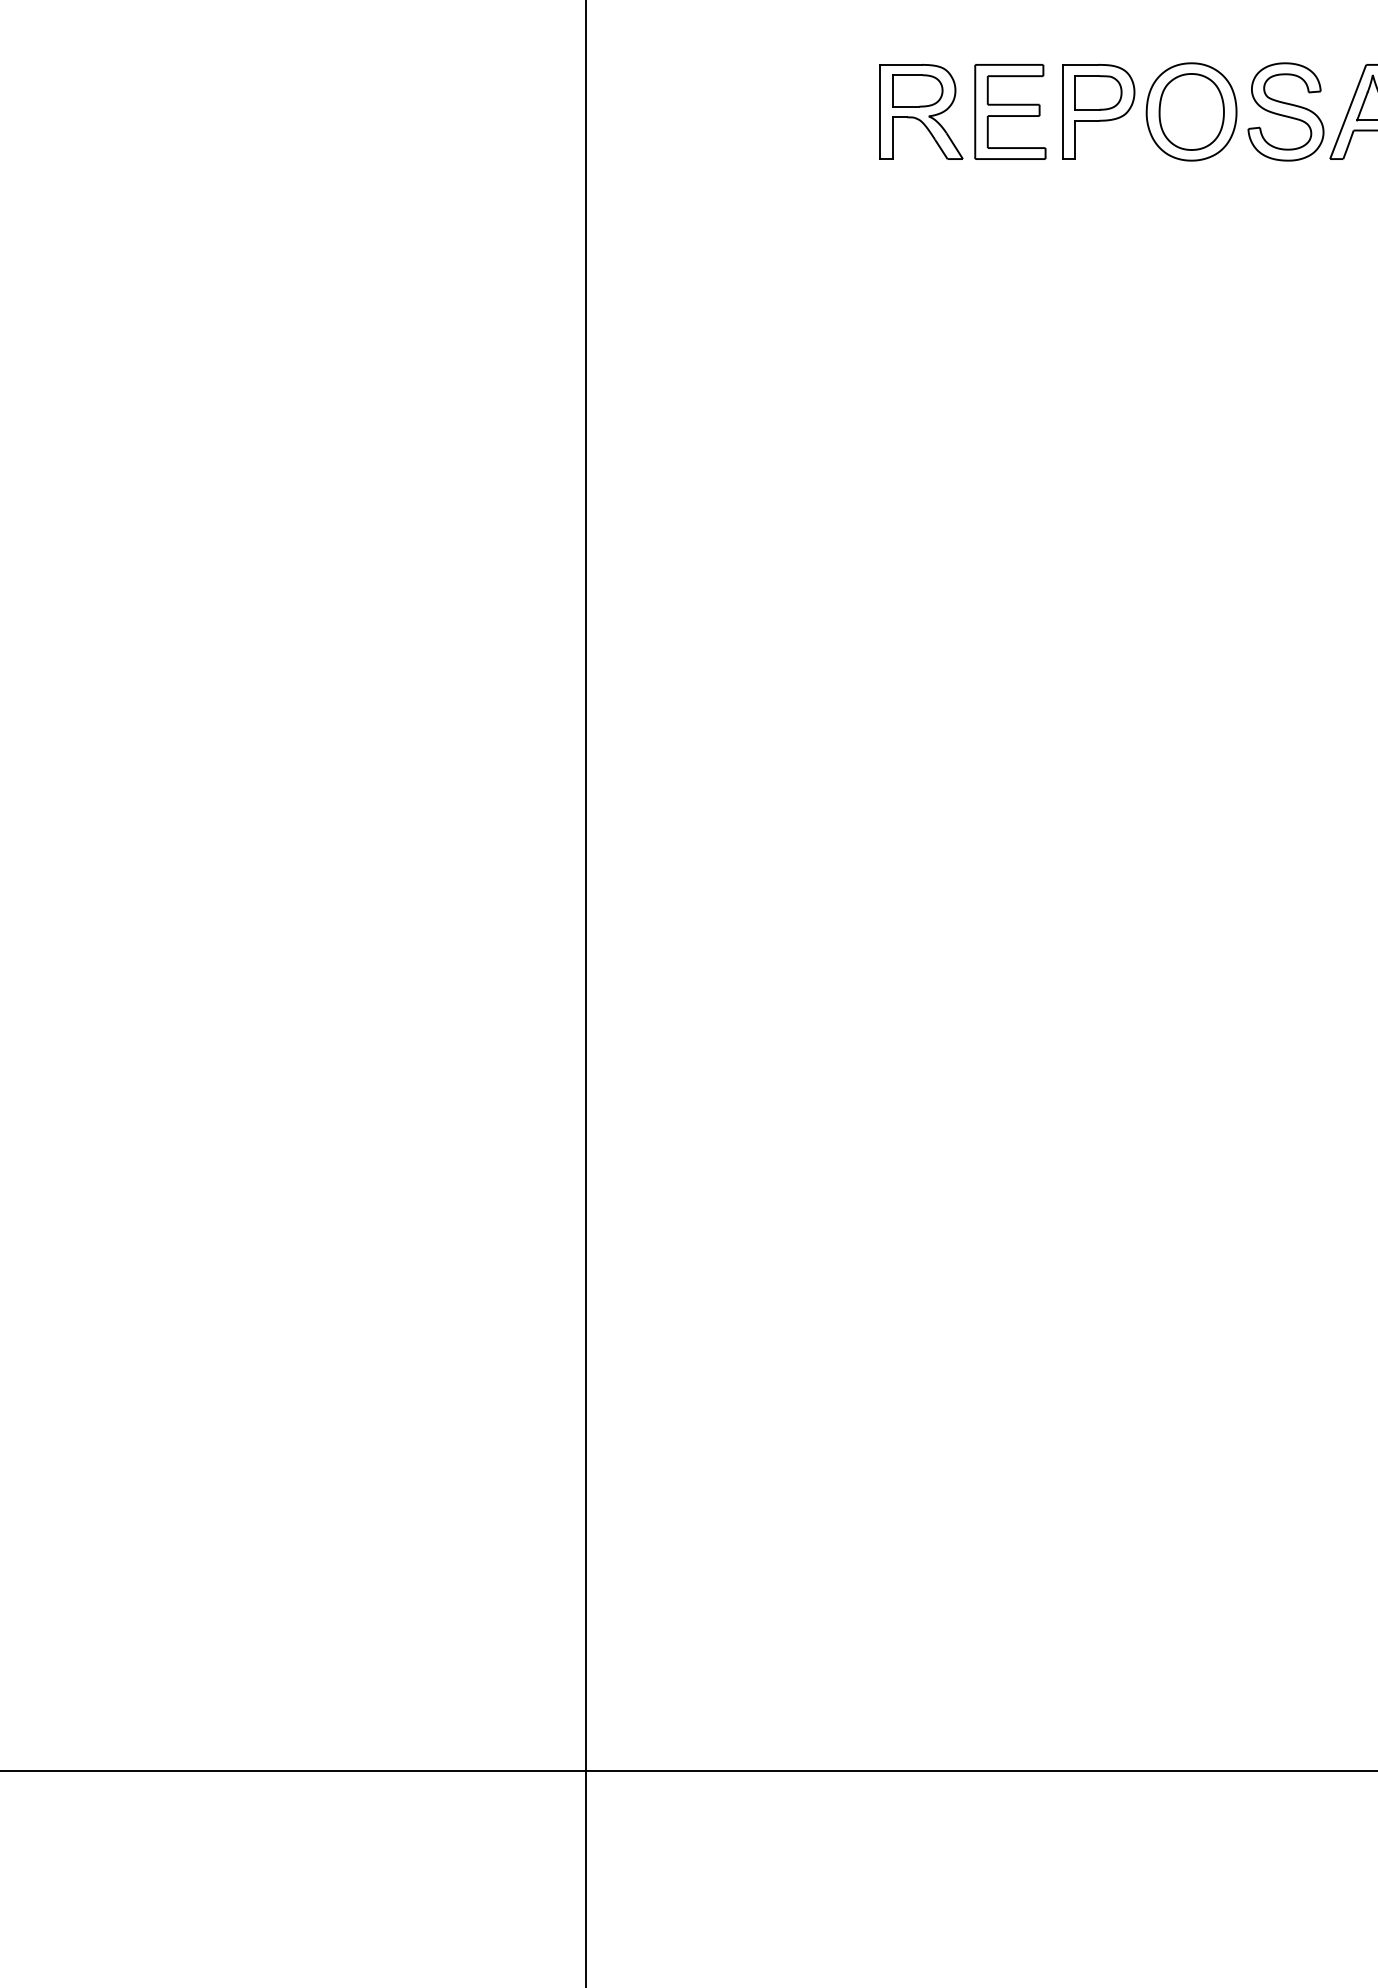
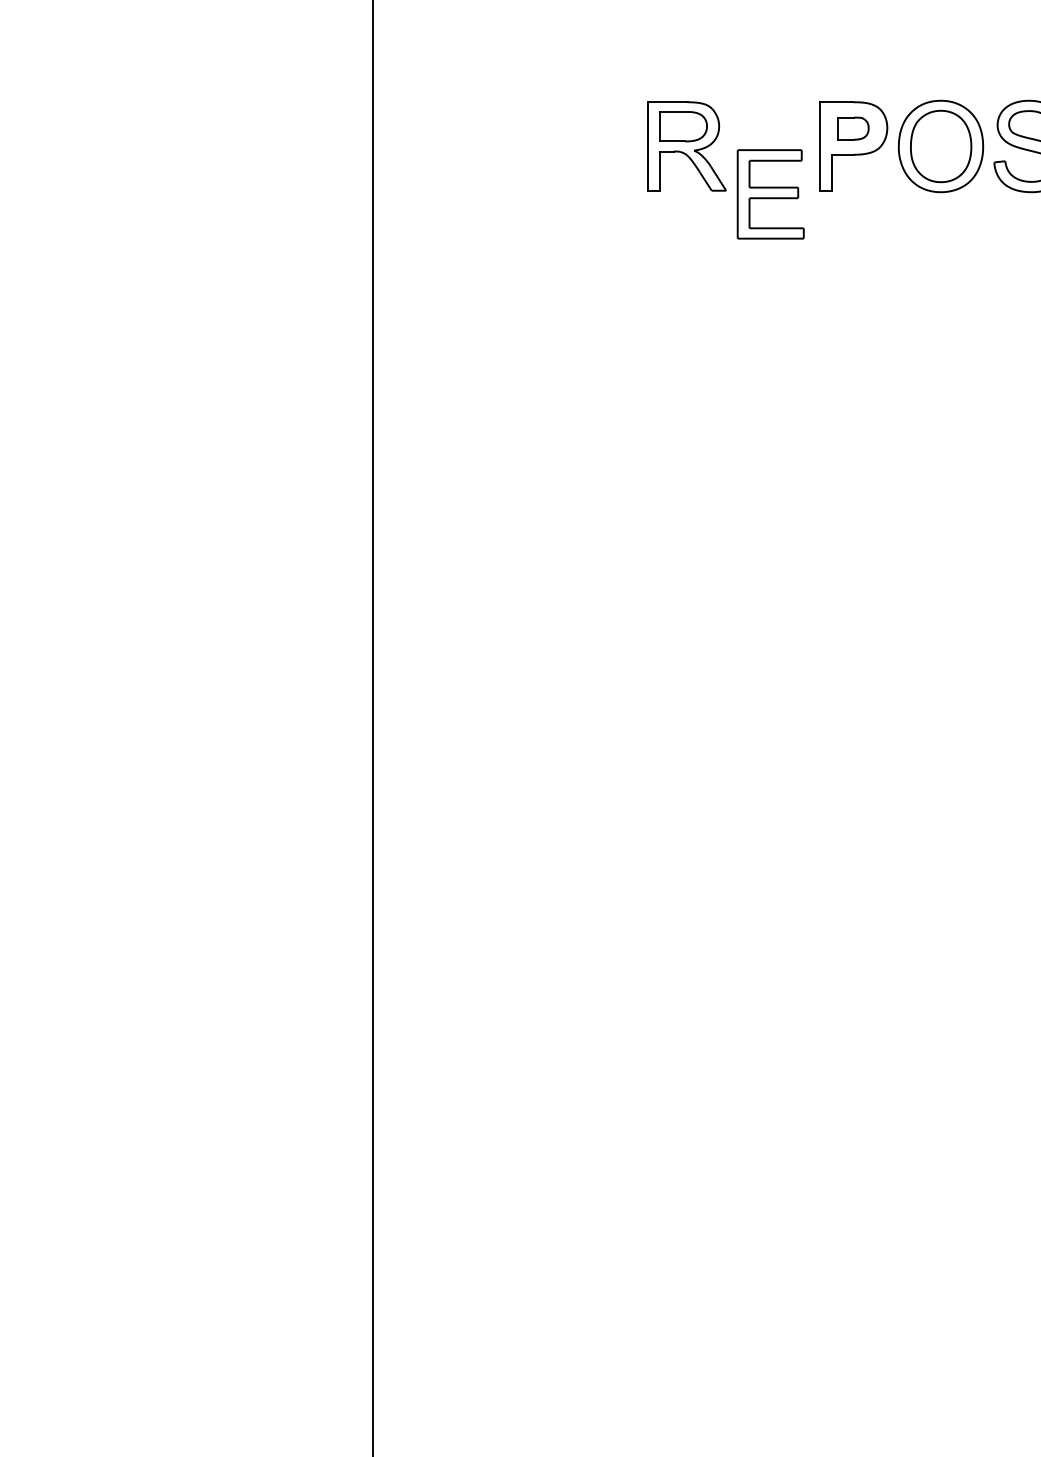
part: (1098, 92) -> (853, 128), size x0.7
part: (1010, 111) -> (770, 193), moved

